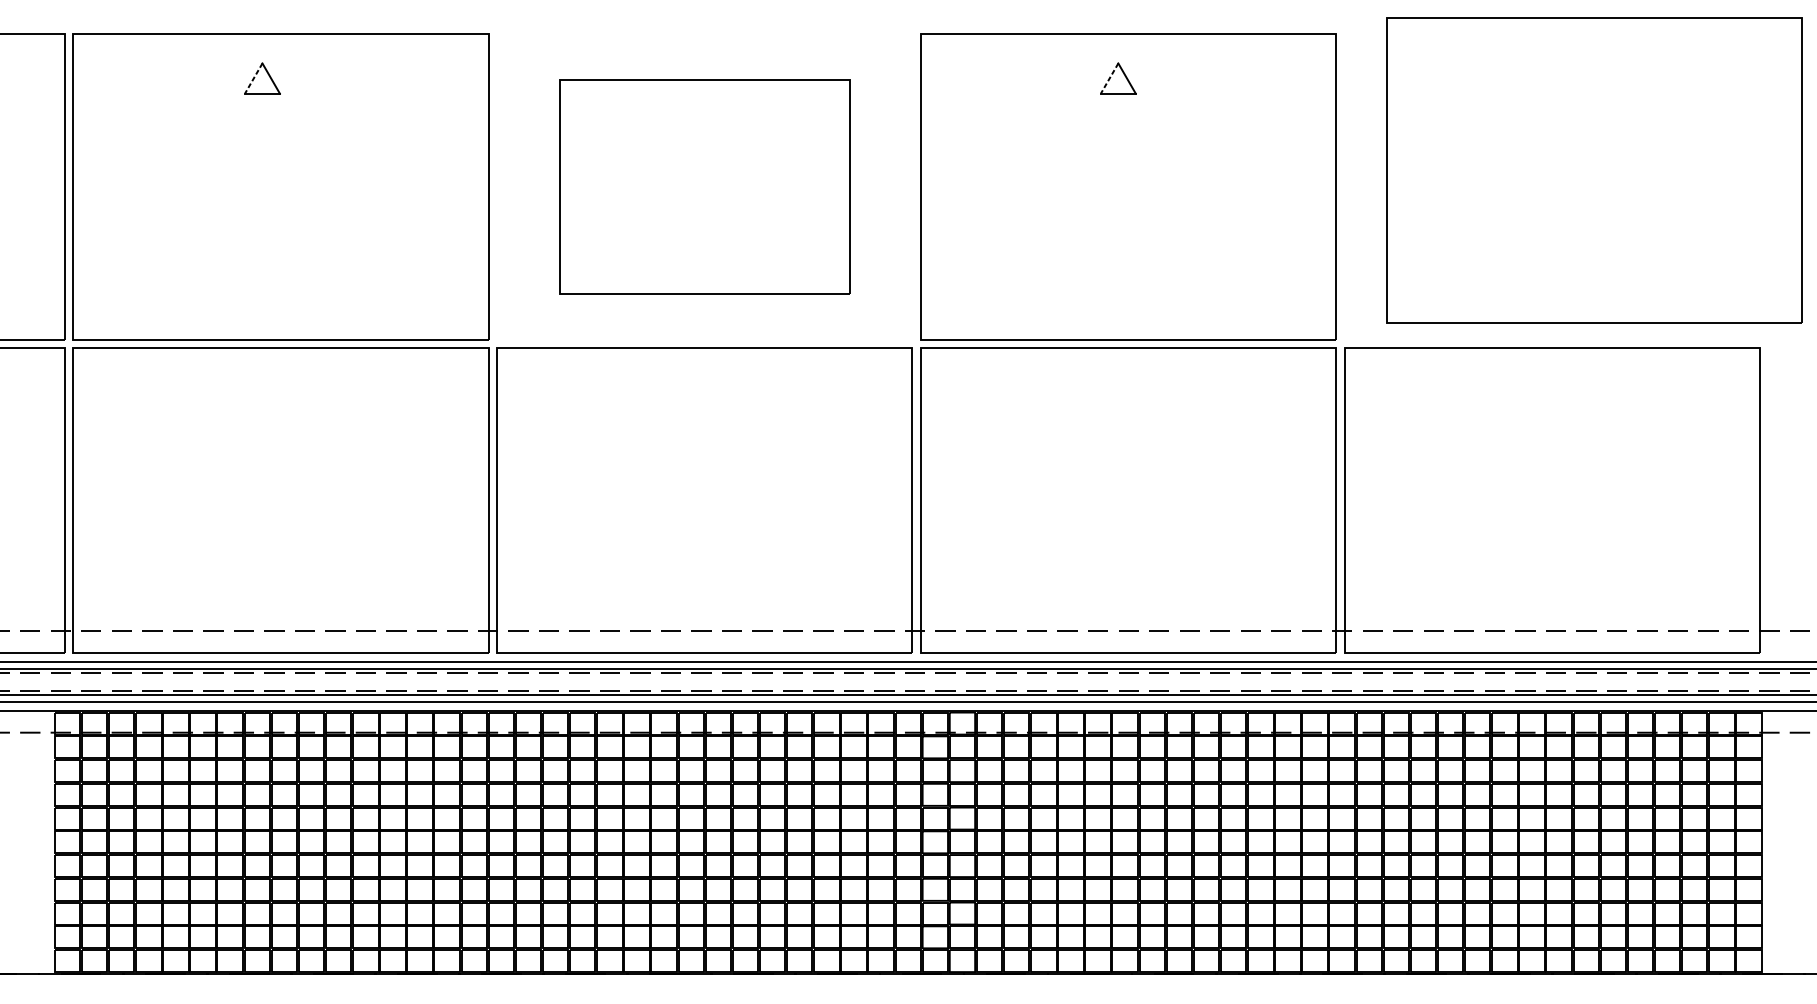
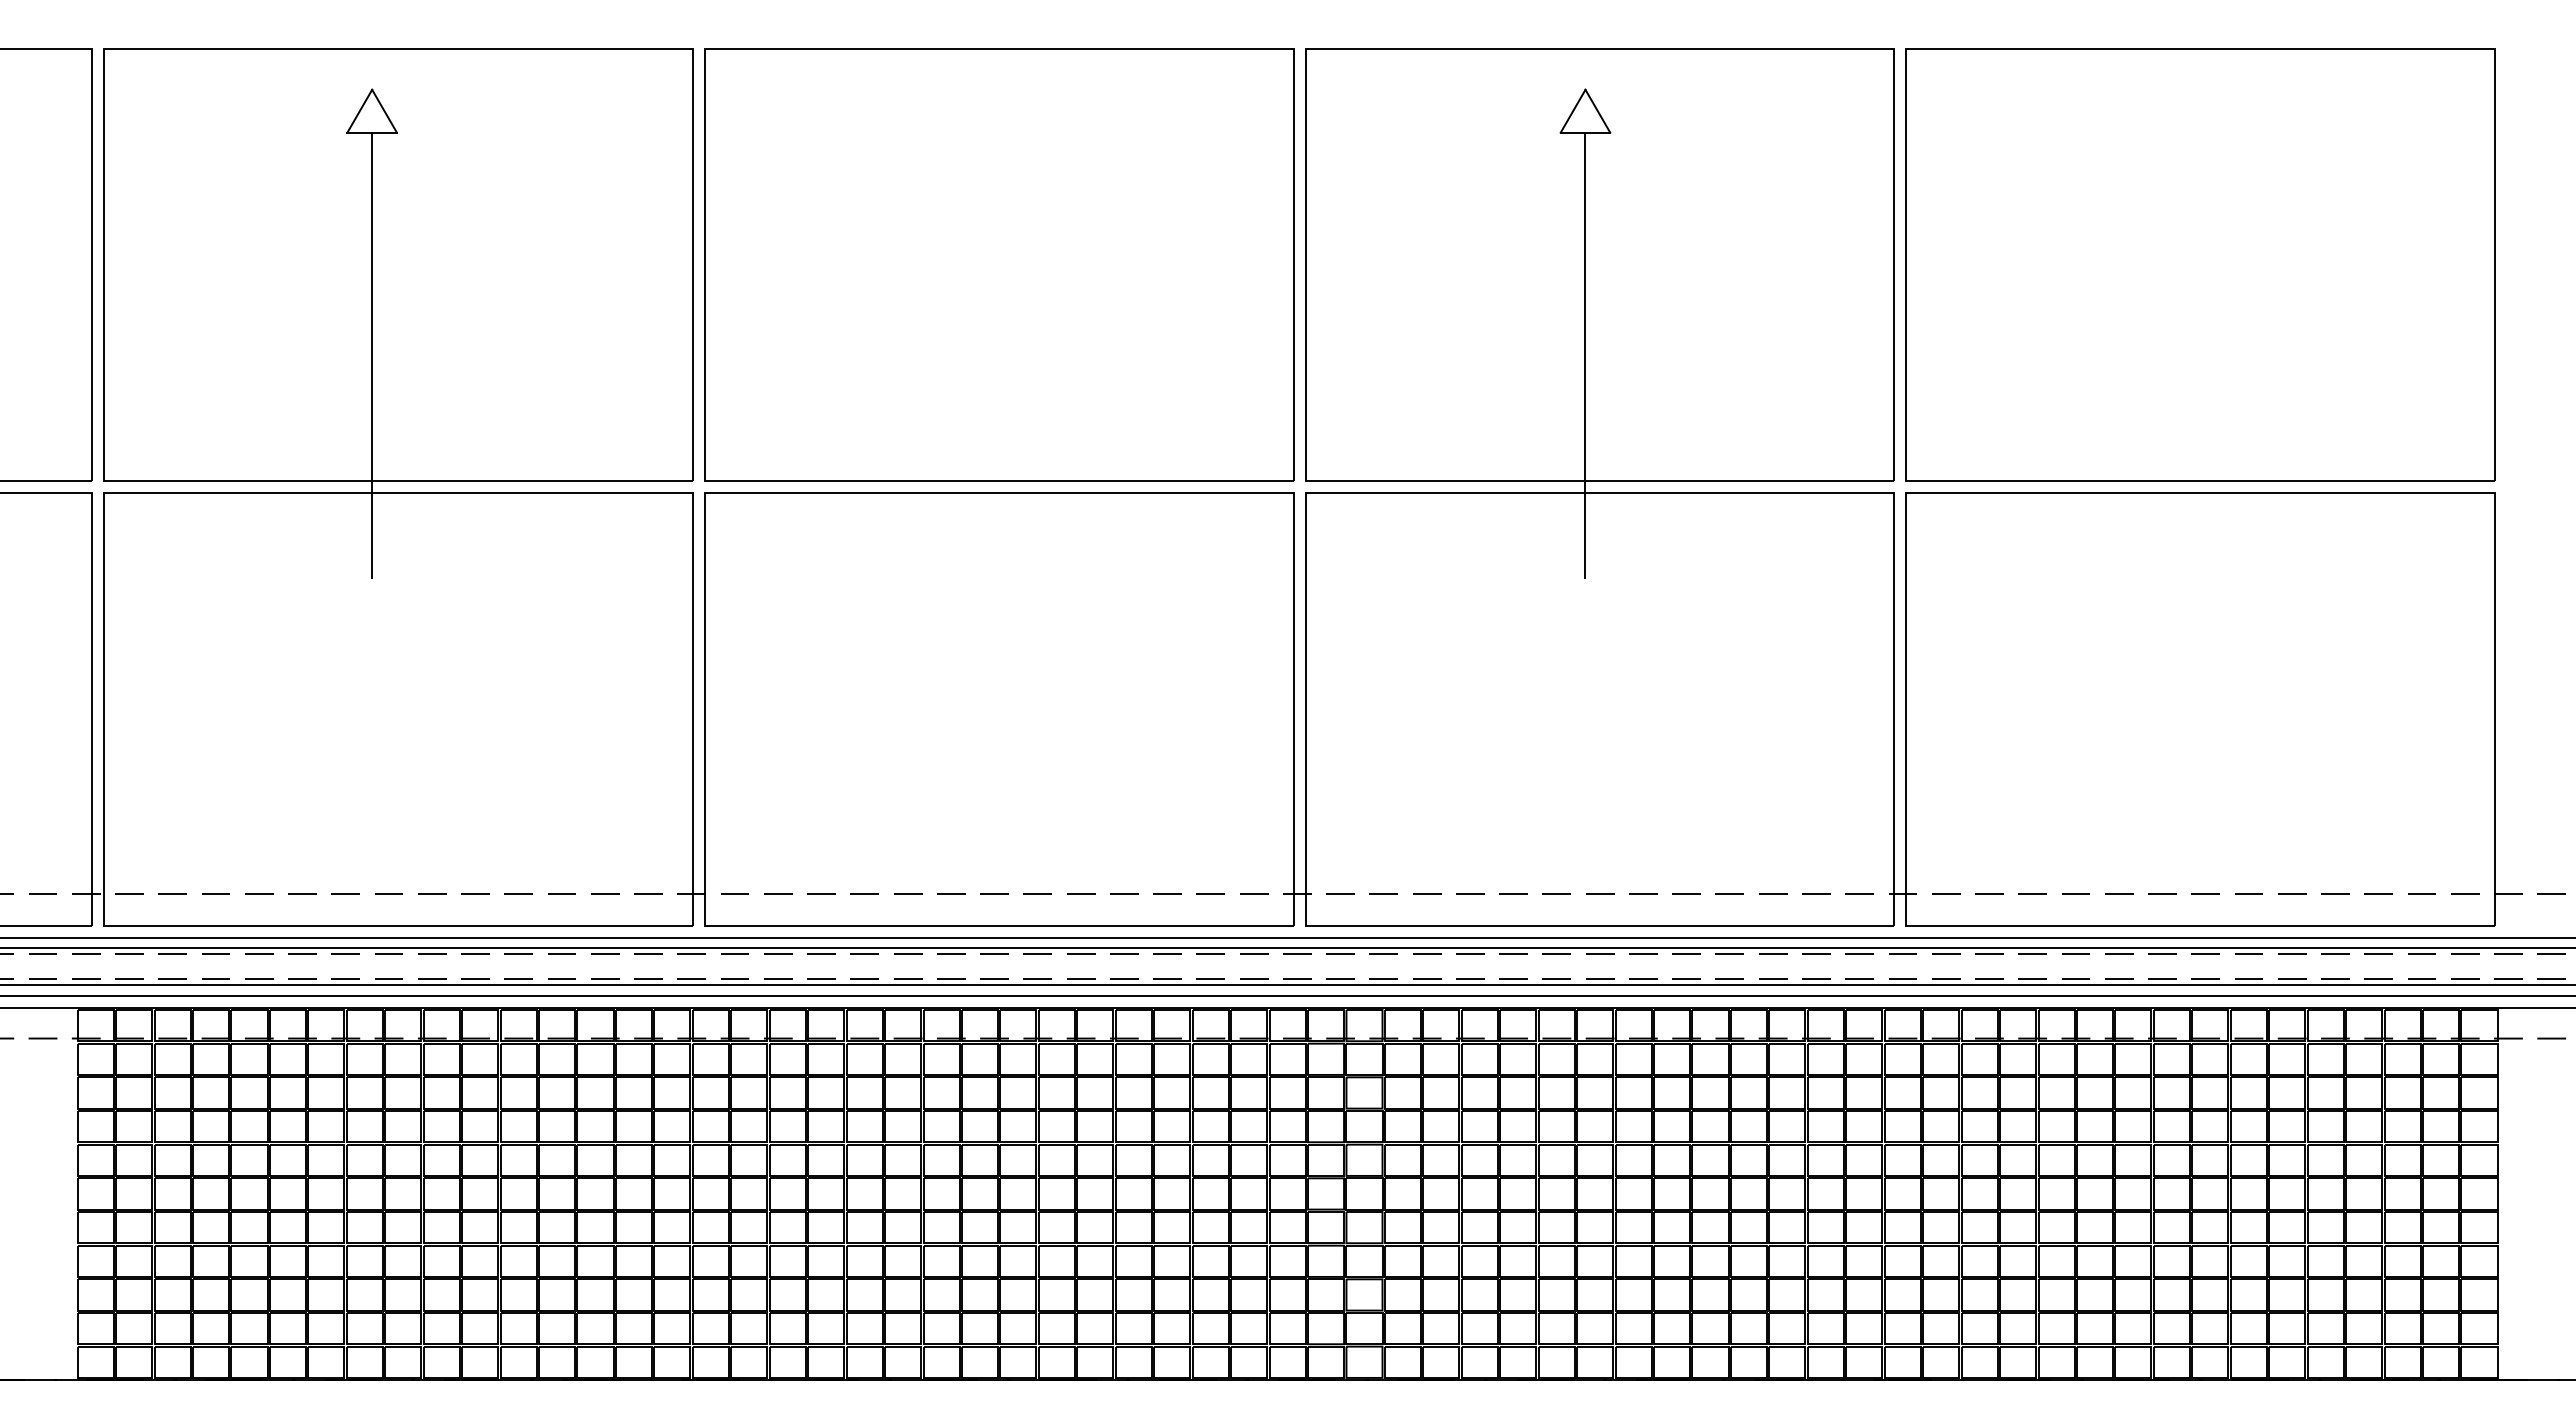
line: (253, 78) -> (359, 111), dashed -> solid
line: (1109, 78) -> (1573, 111), dashed -> solid
part: (1594, 170) -> (2200, 264), moved
part: (704, 186) -> (999, 264), size x1.43
line: (262, 250) -> (372, 354), added
line: (1118, 250) -> (1585, 354), added

